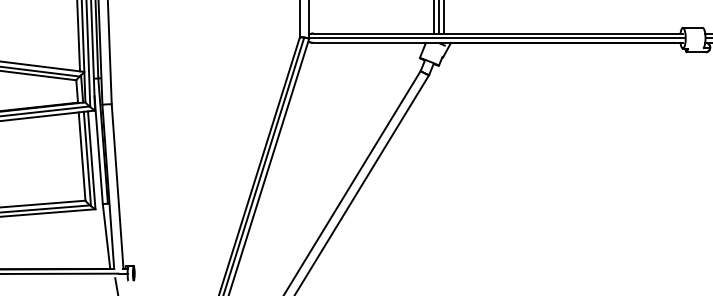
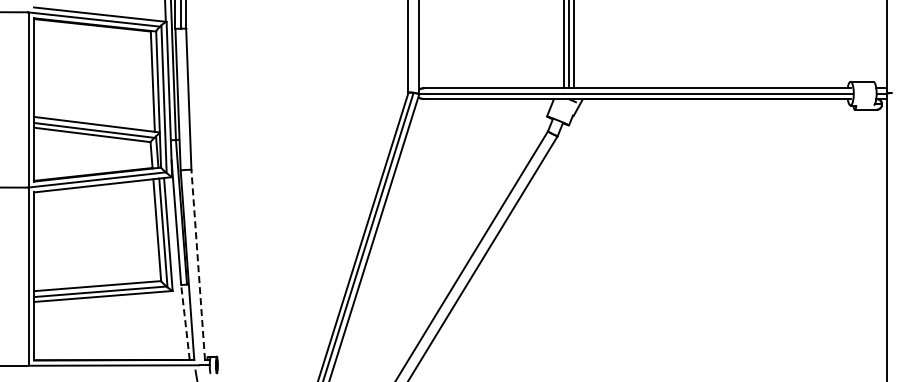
line: (117, 186) -> (198, 264), solid -> dashed
line: (106, 236) -> (185, 322), solid -> dashed

